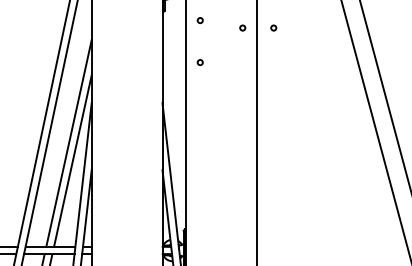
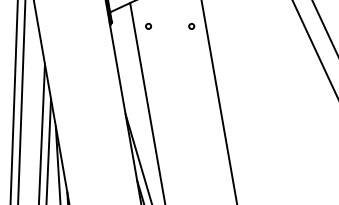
circle: (273, 27) -> (221, 20), removed
circle: (199, 62) -> (155, 67), removed

